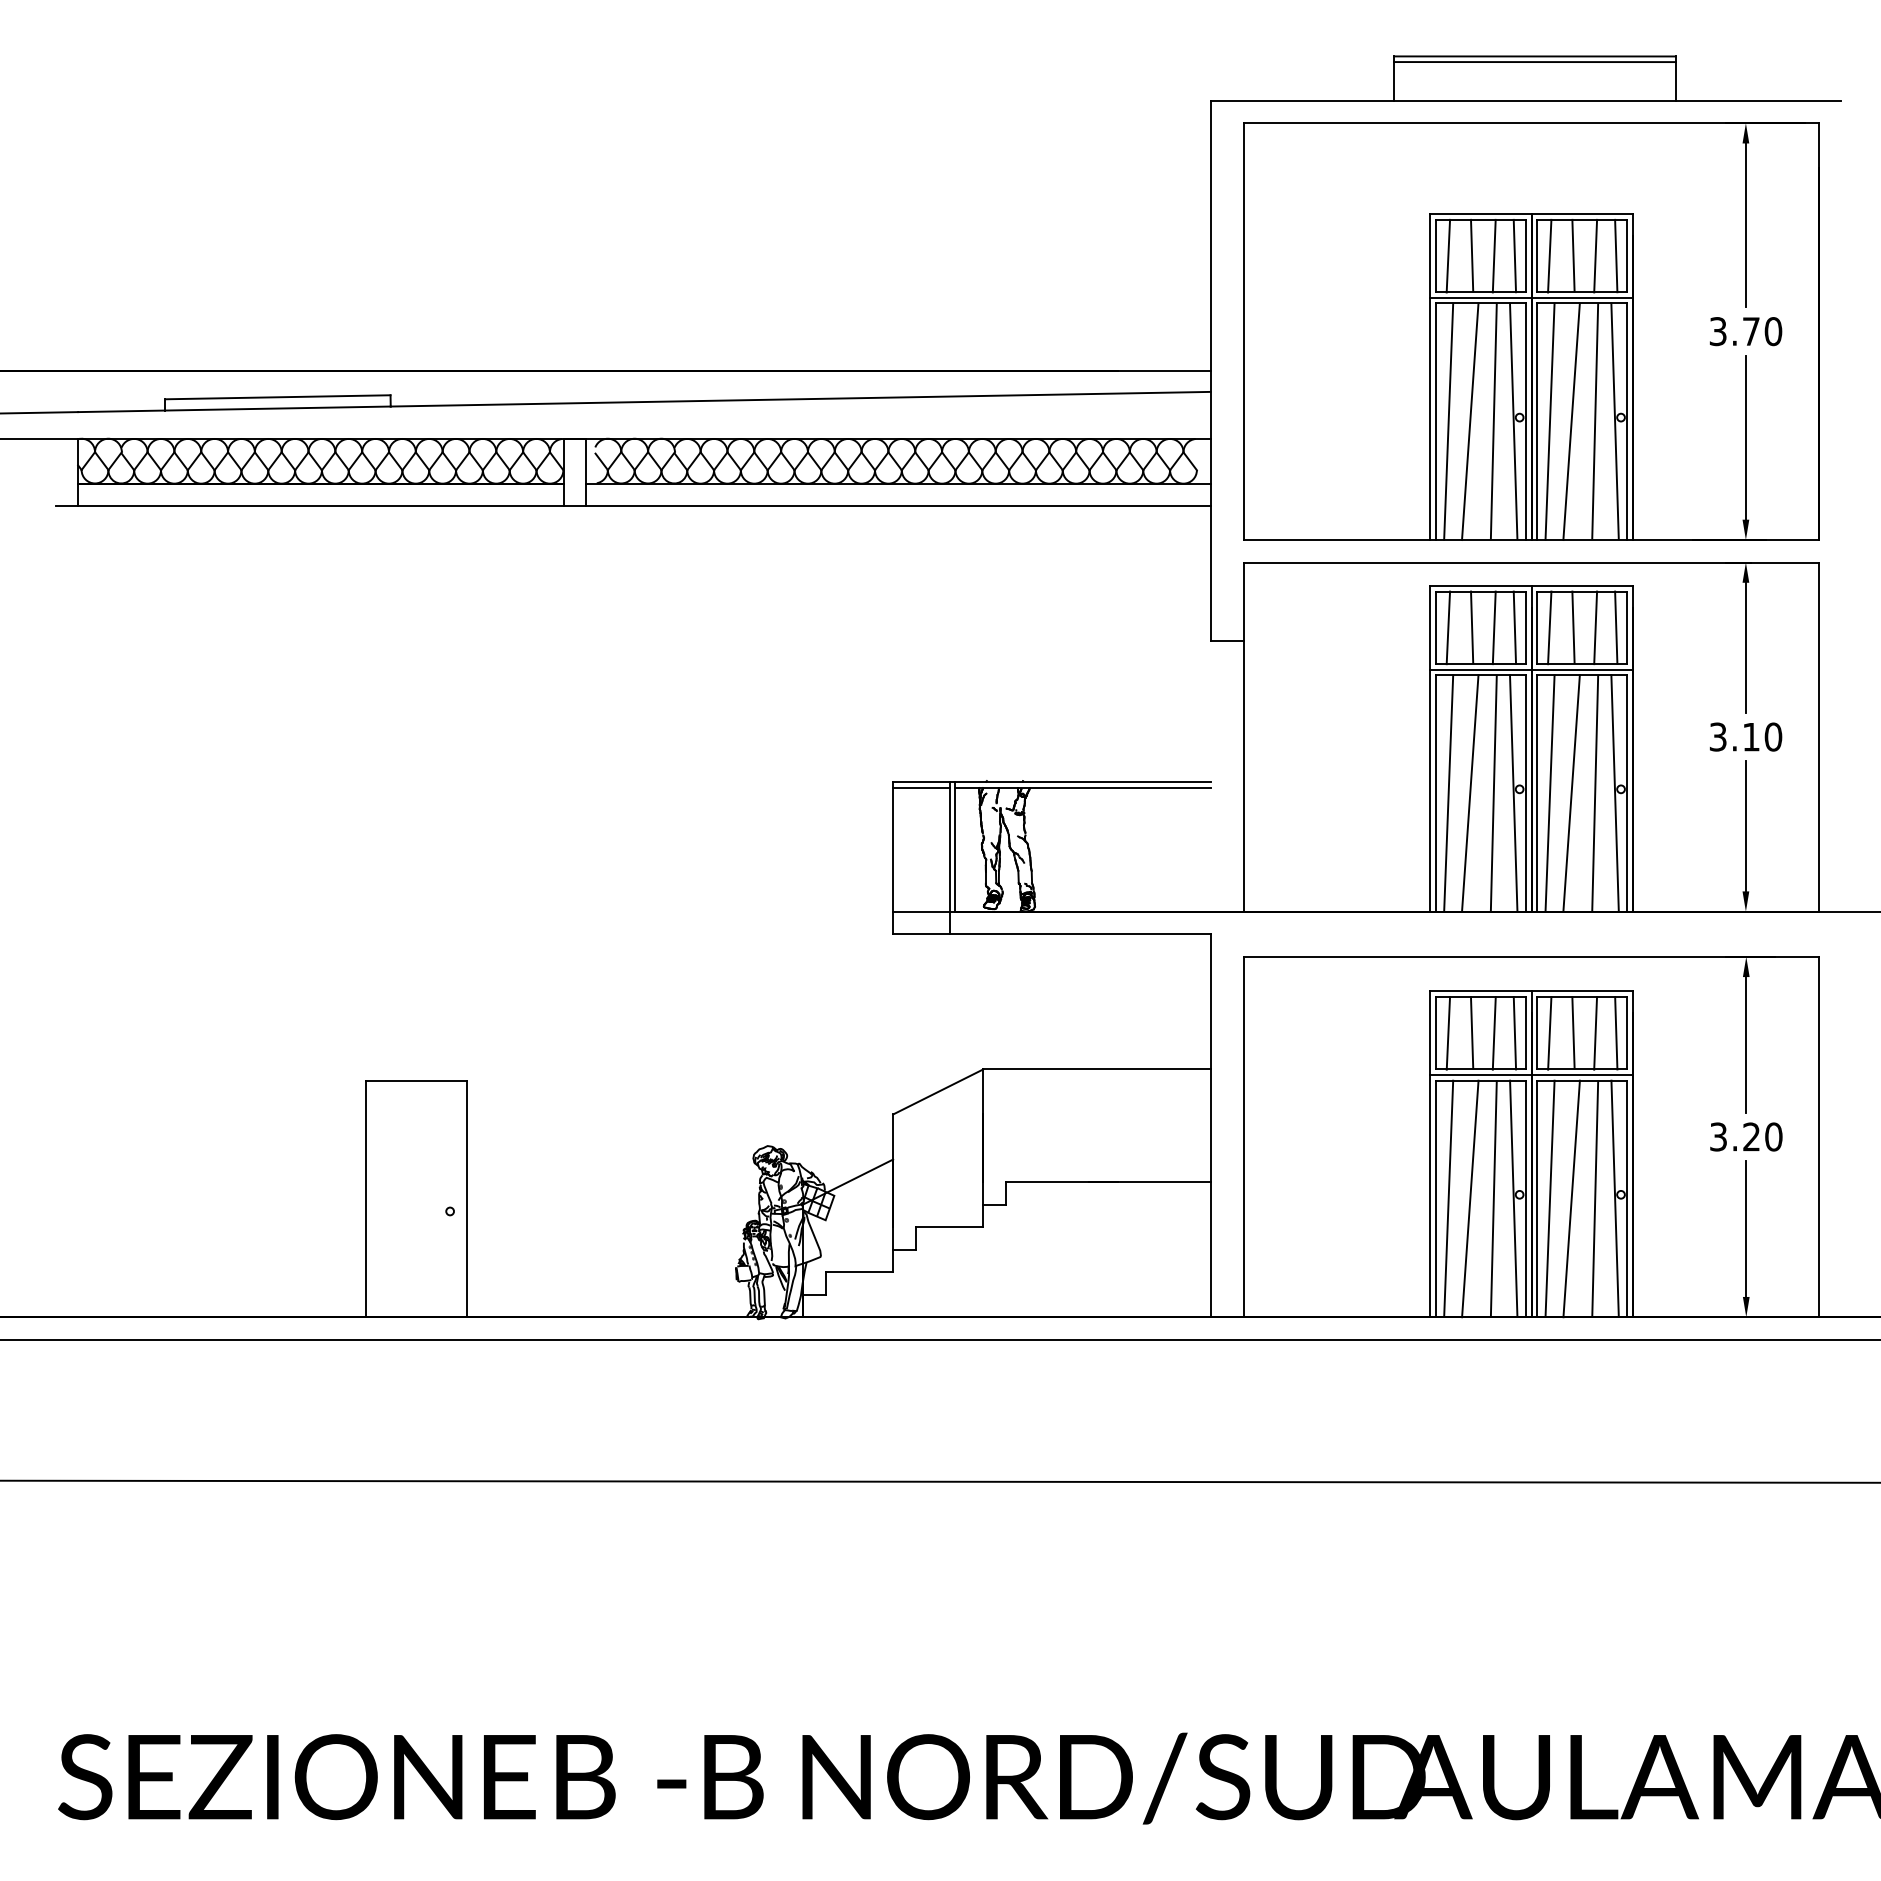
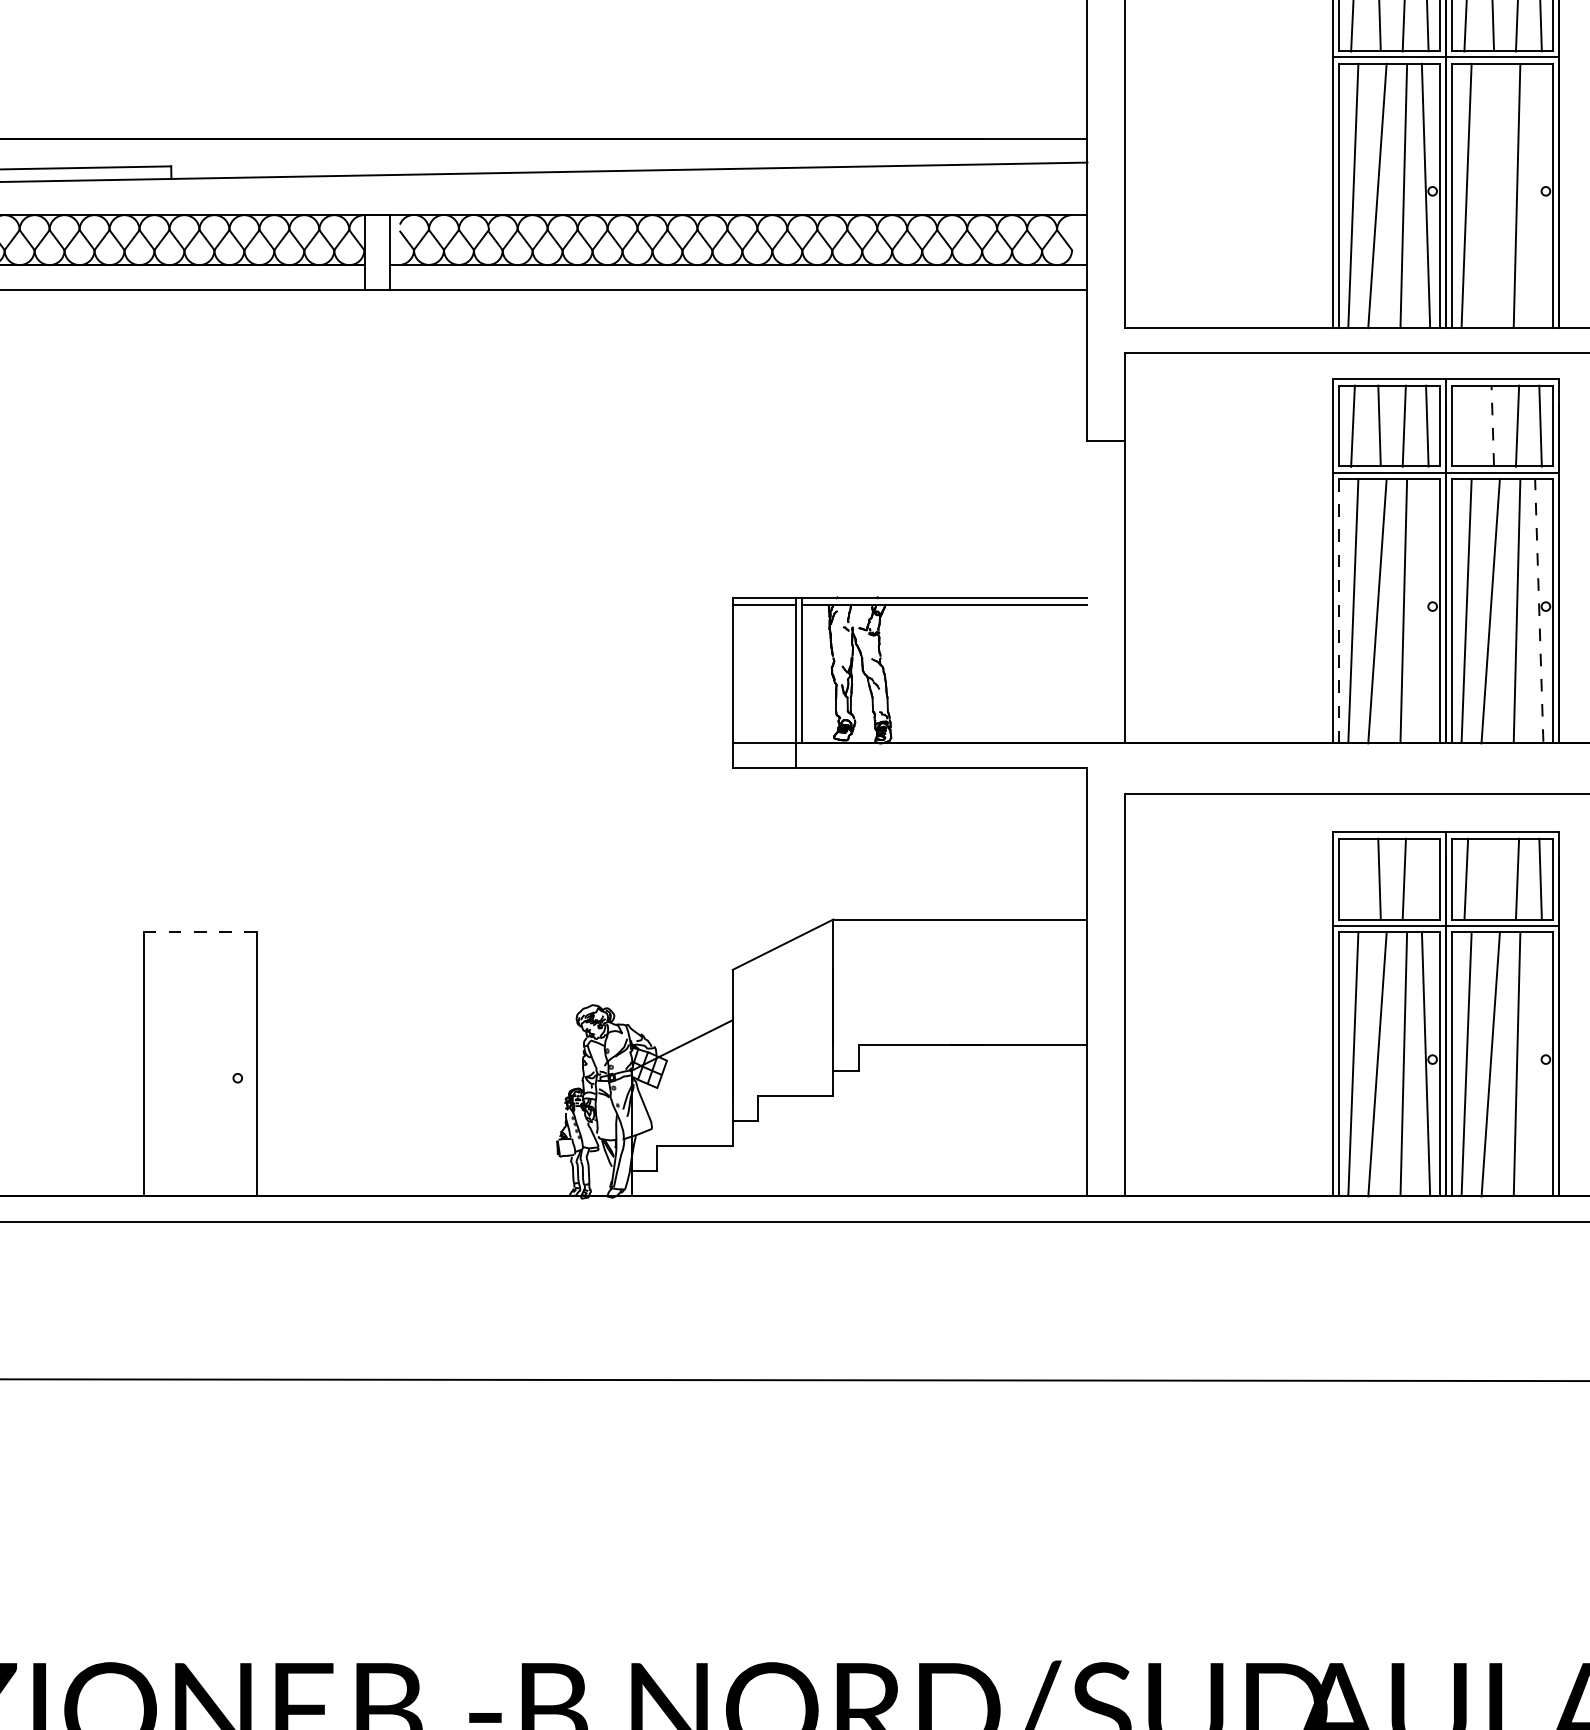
line: (1614, 420) -> (1538, 194), removed
line: (1571, 421) -> (1490, 195), removed
line: (1549, 627) -> (1465, 425), removed
line: (1573, 627) -> (1492, 425), solid -> dashed
line: (1513, 792) -> (1425, 610), removed
line: (1615, 792) -> (1539, 610), solid -> dashed
line: (1435, 793) -> (1338, 611), solid -> dashed
line: (1573, 1032) -> (1492, 878), removed
line: (1448, 1033) -> (1353, 879), removed
line: (1514, 1033) -> (1426, 879), removed
line: (416, 1080) -> (200, 931), solid -> dashed
line: (1614, 1197) -> (1538, 1062), removed

